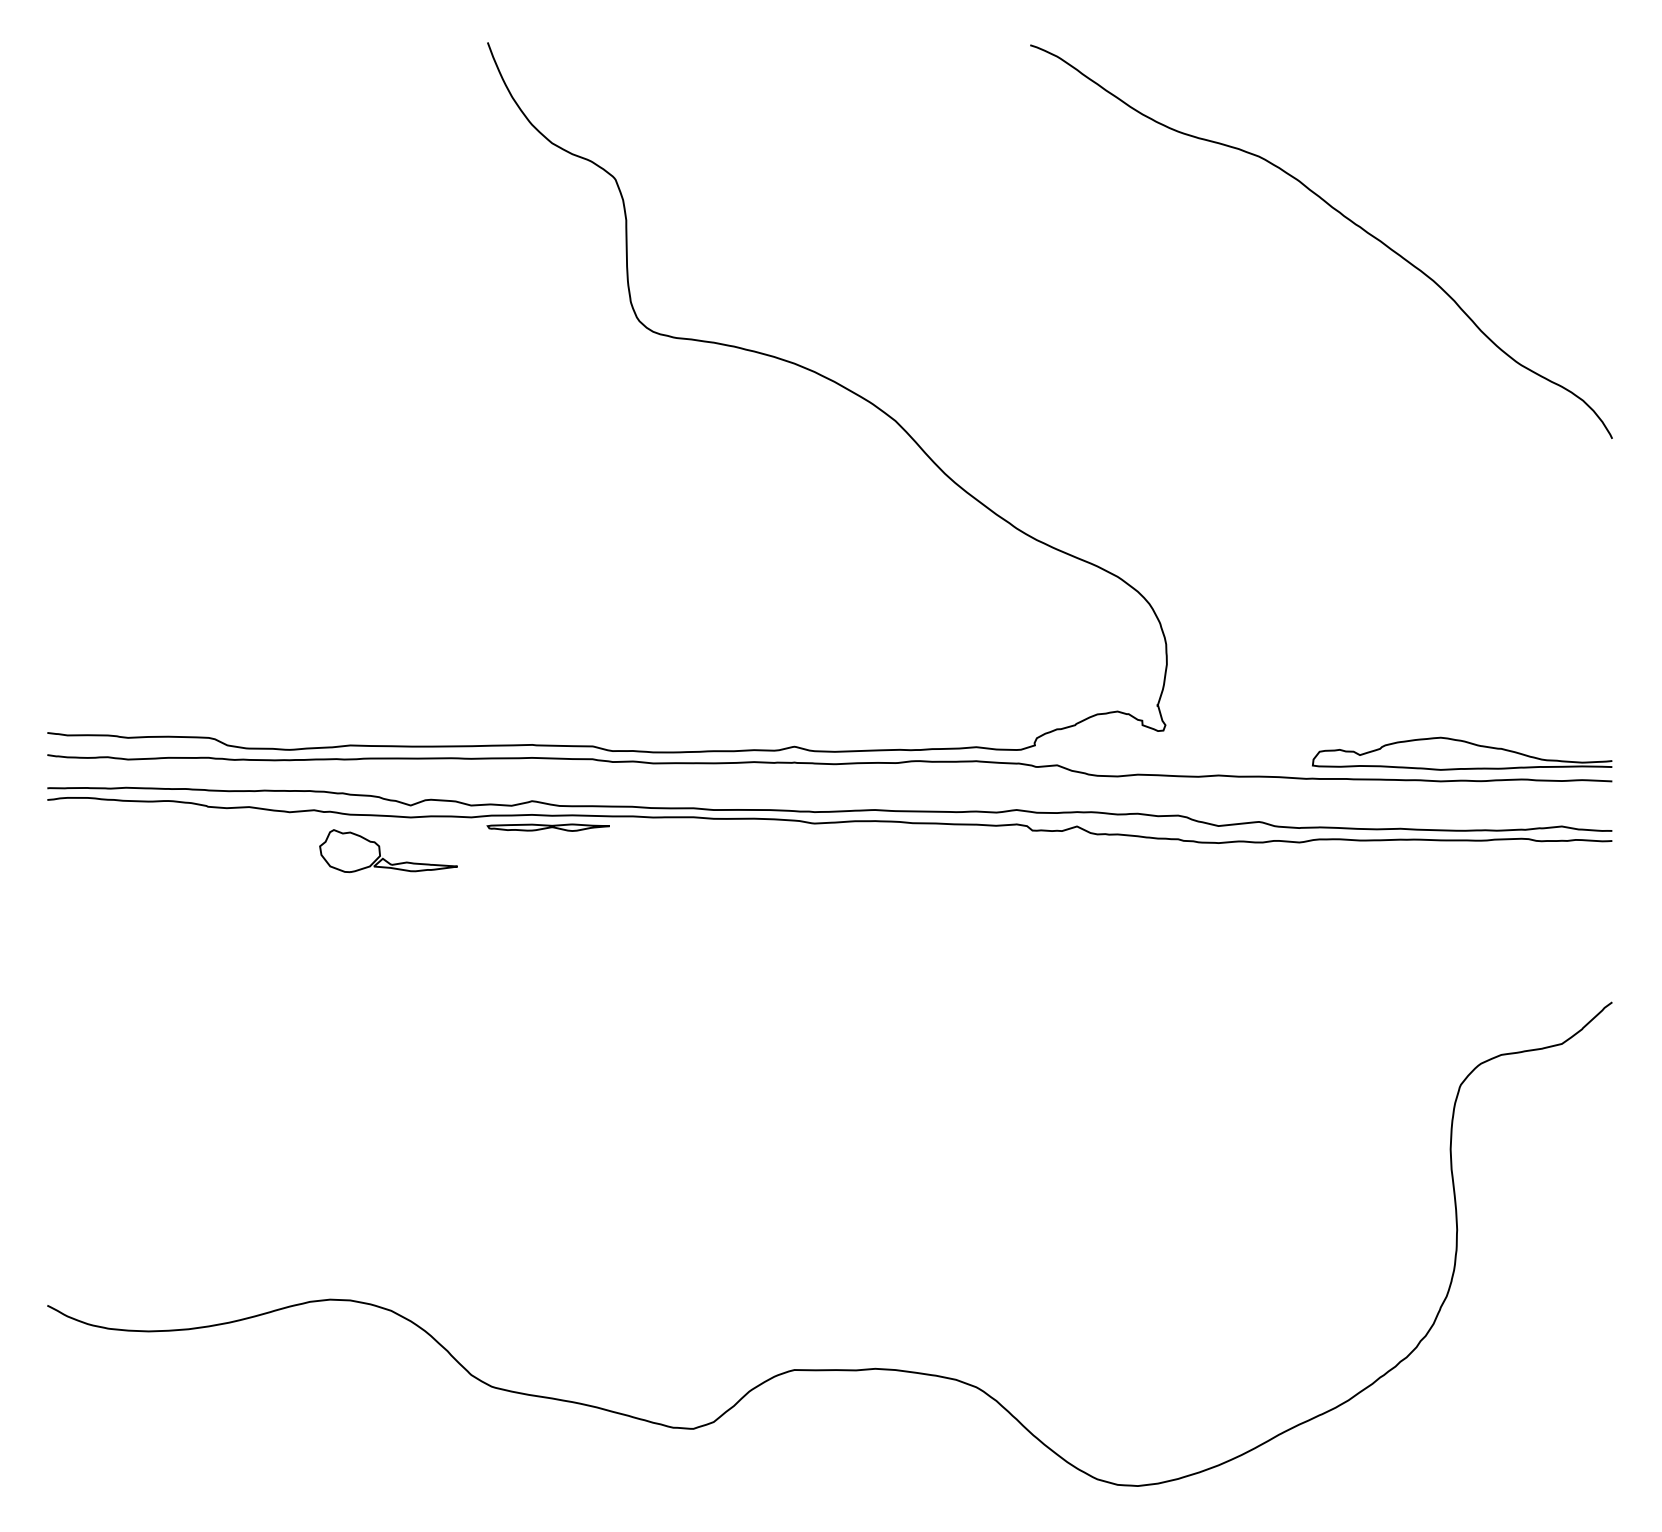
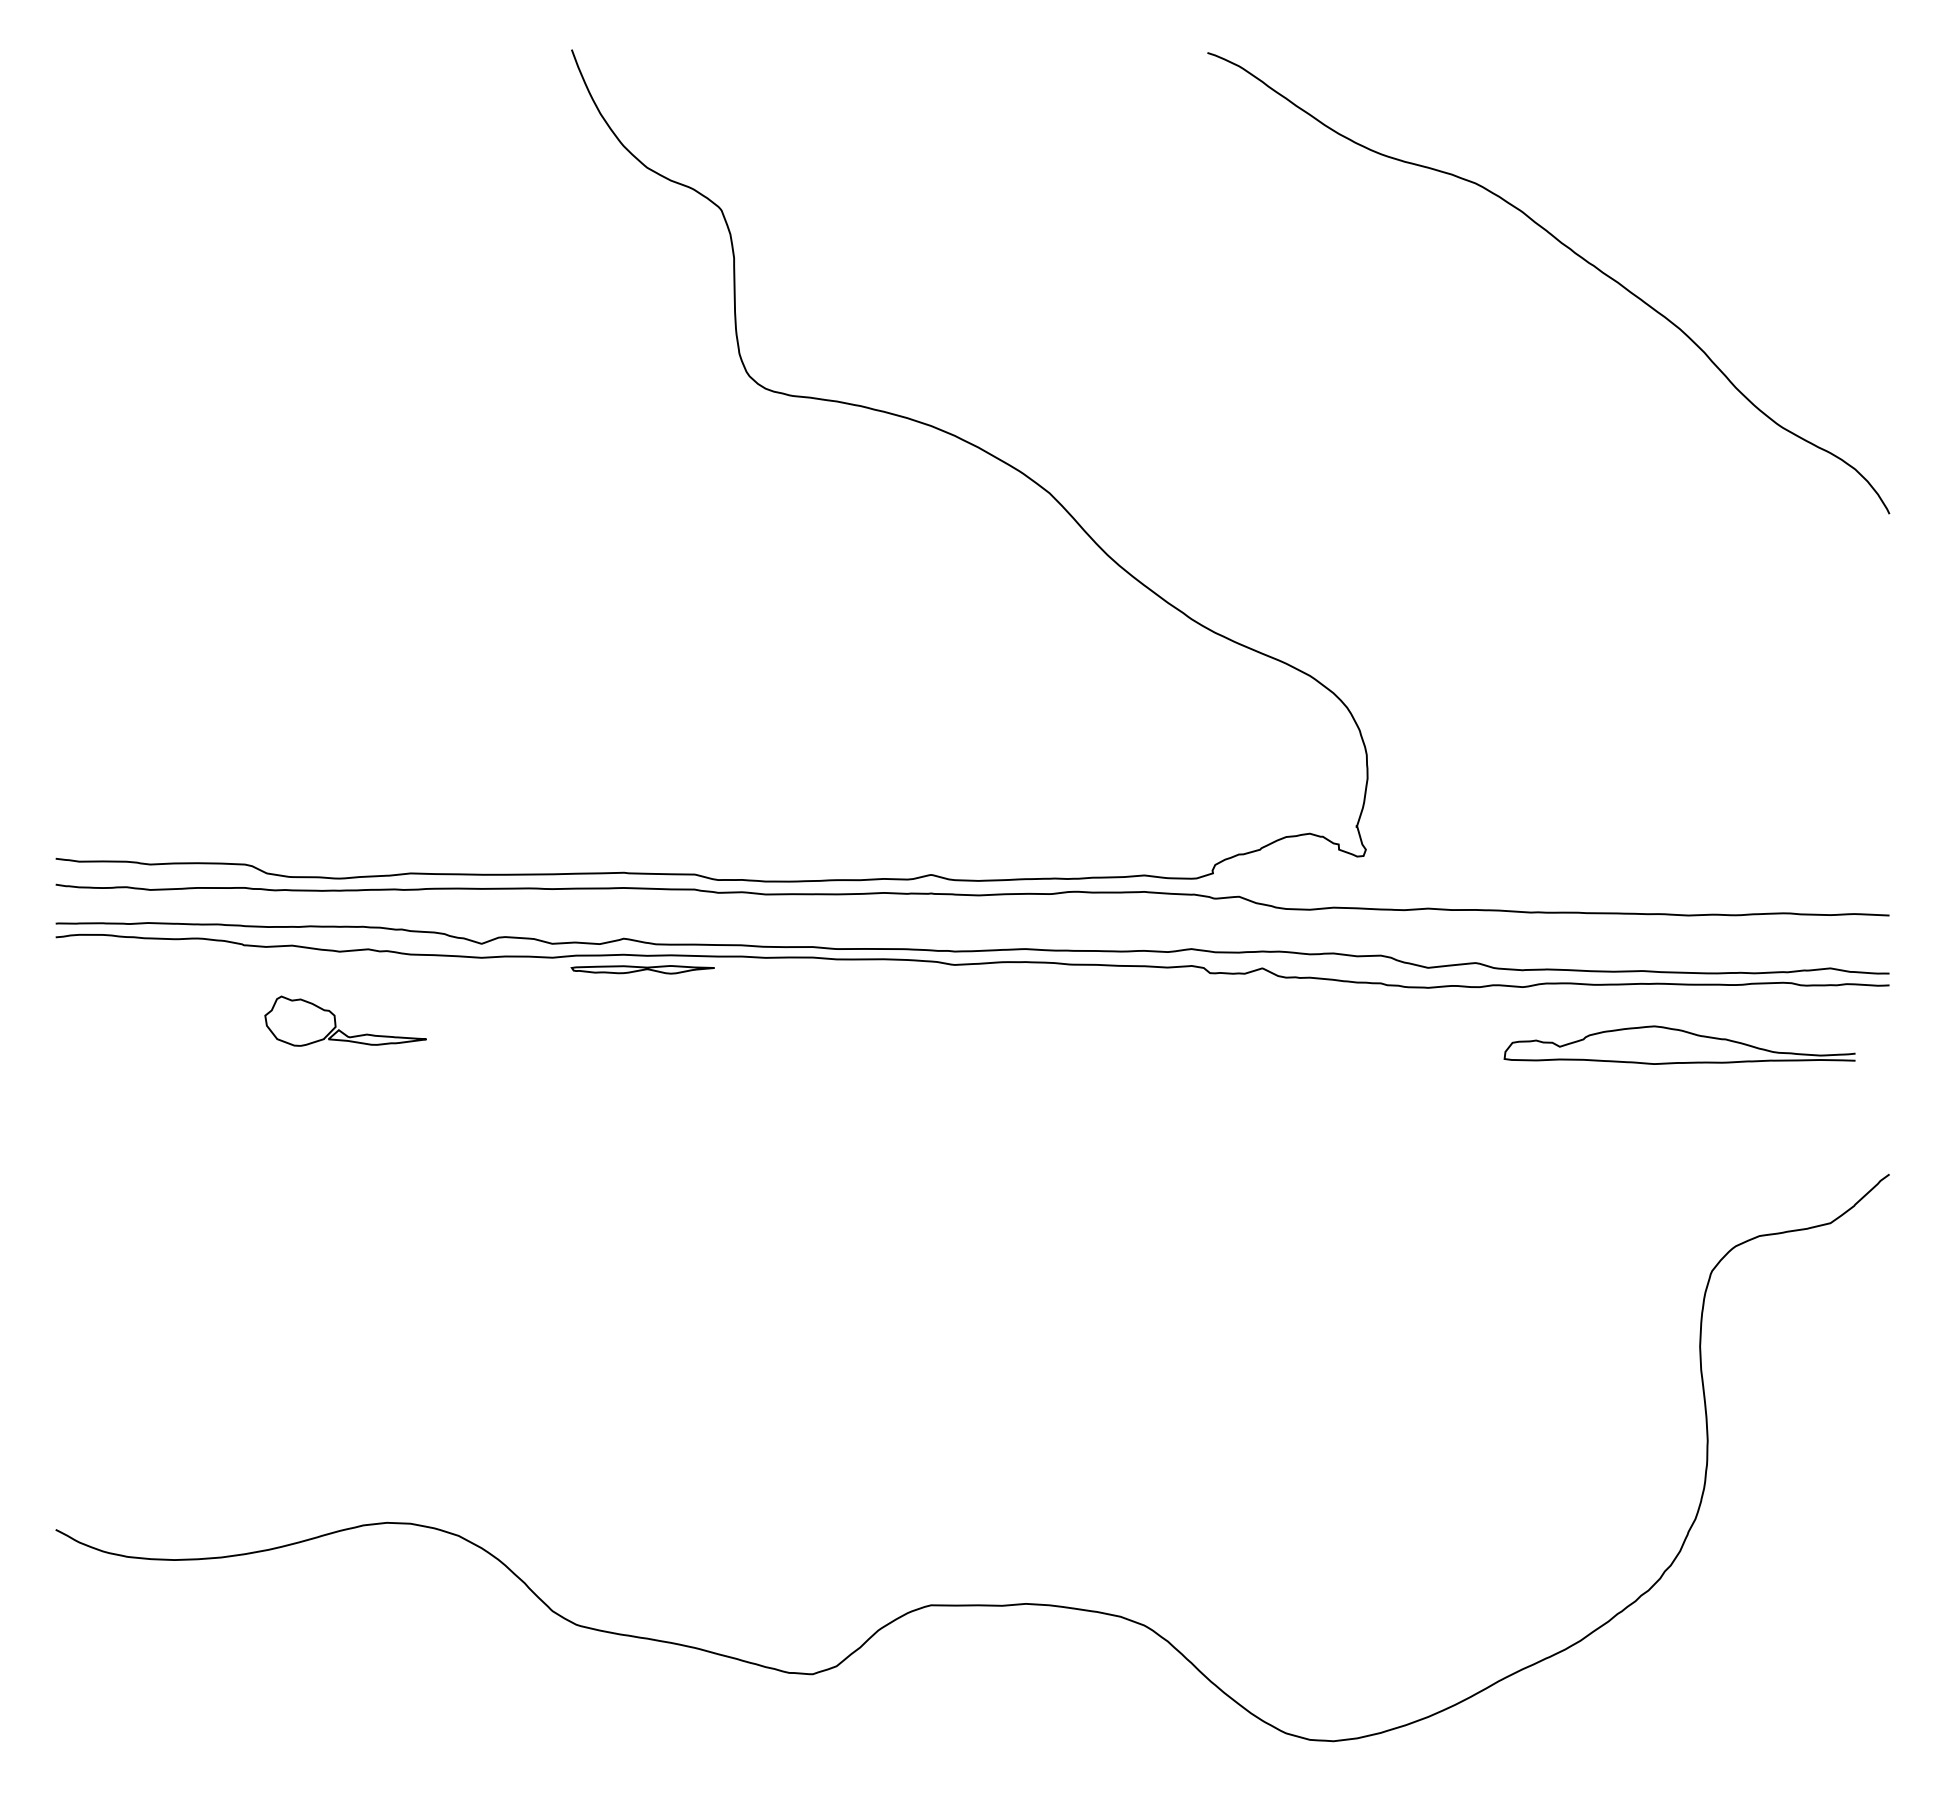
curve: (1465, 742) -> (1683, 1032), moved
part: (380, 852) -> (336, 1022), moved

